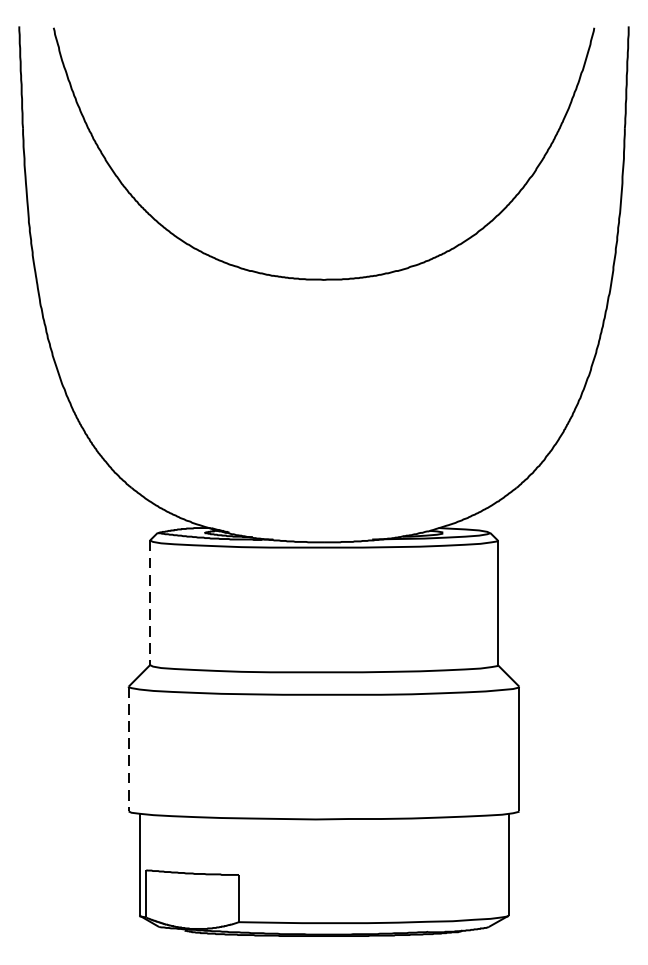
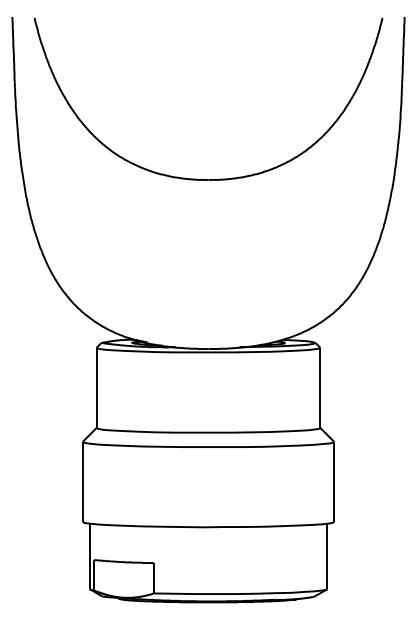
line: (149, 603) -> (96, 388), dashed -> solid
line: (128, 749) -> (82, 482), dashed -> solid

